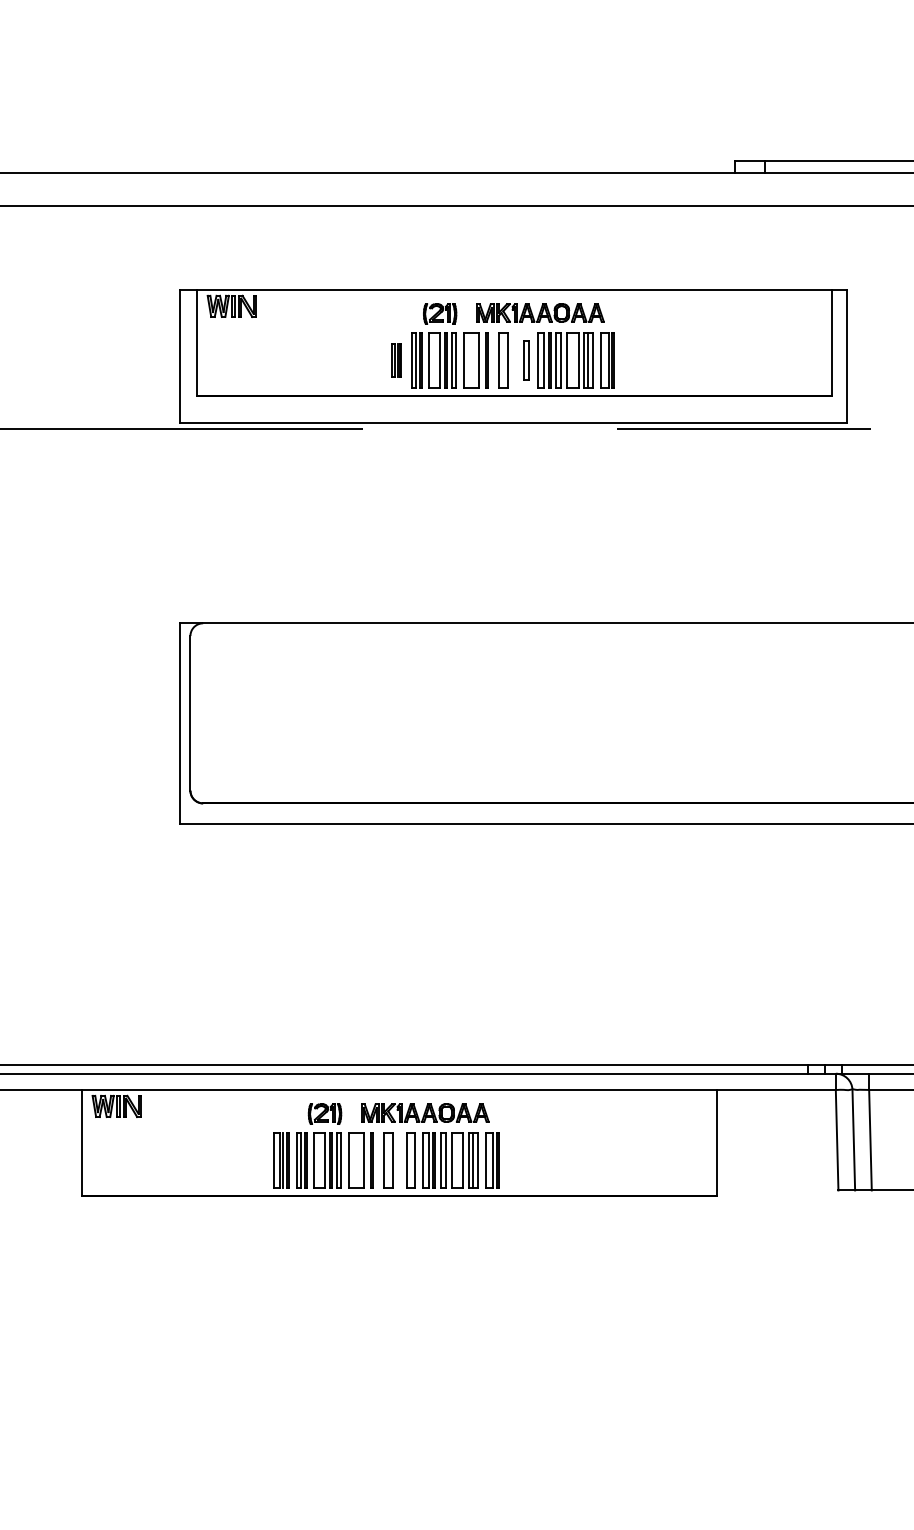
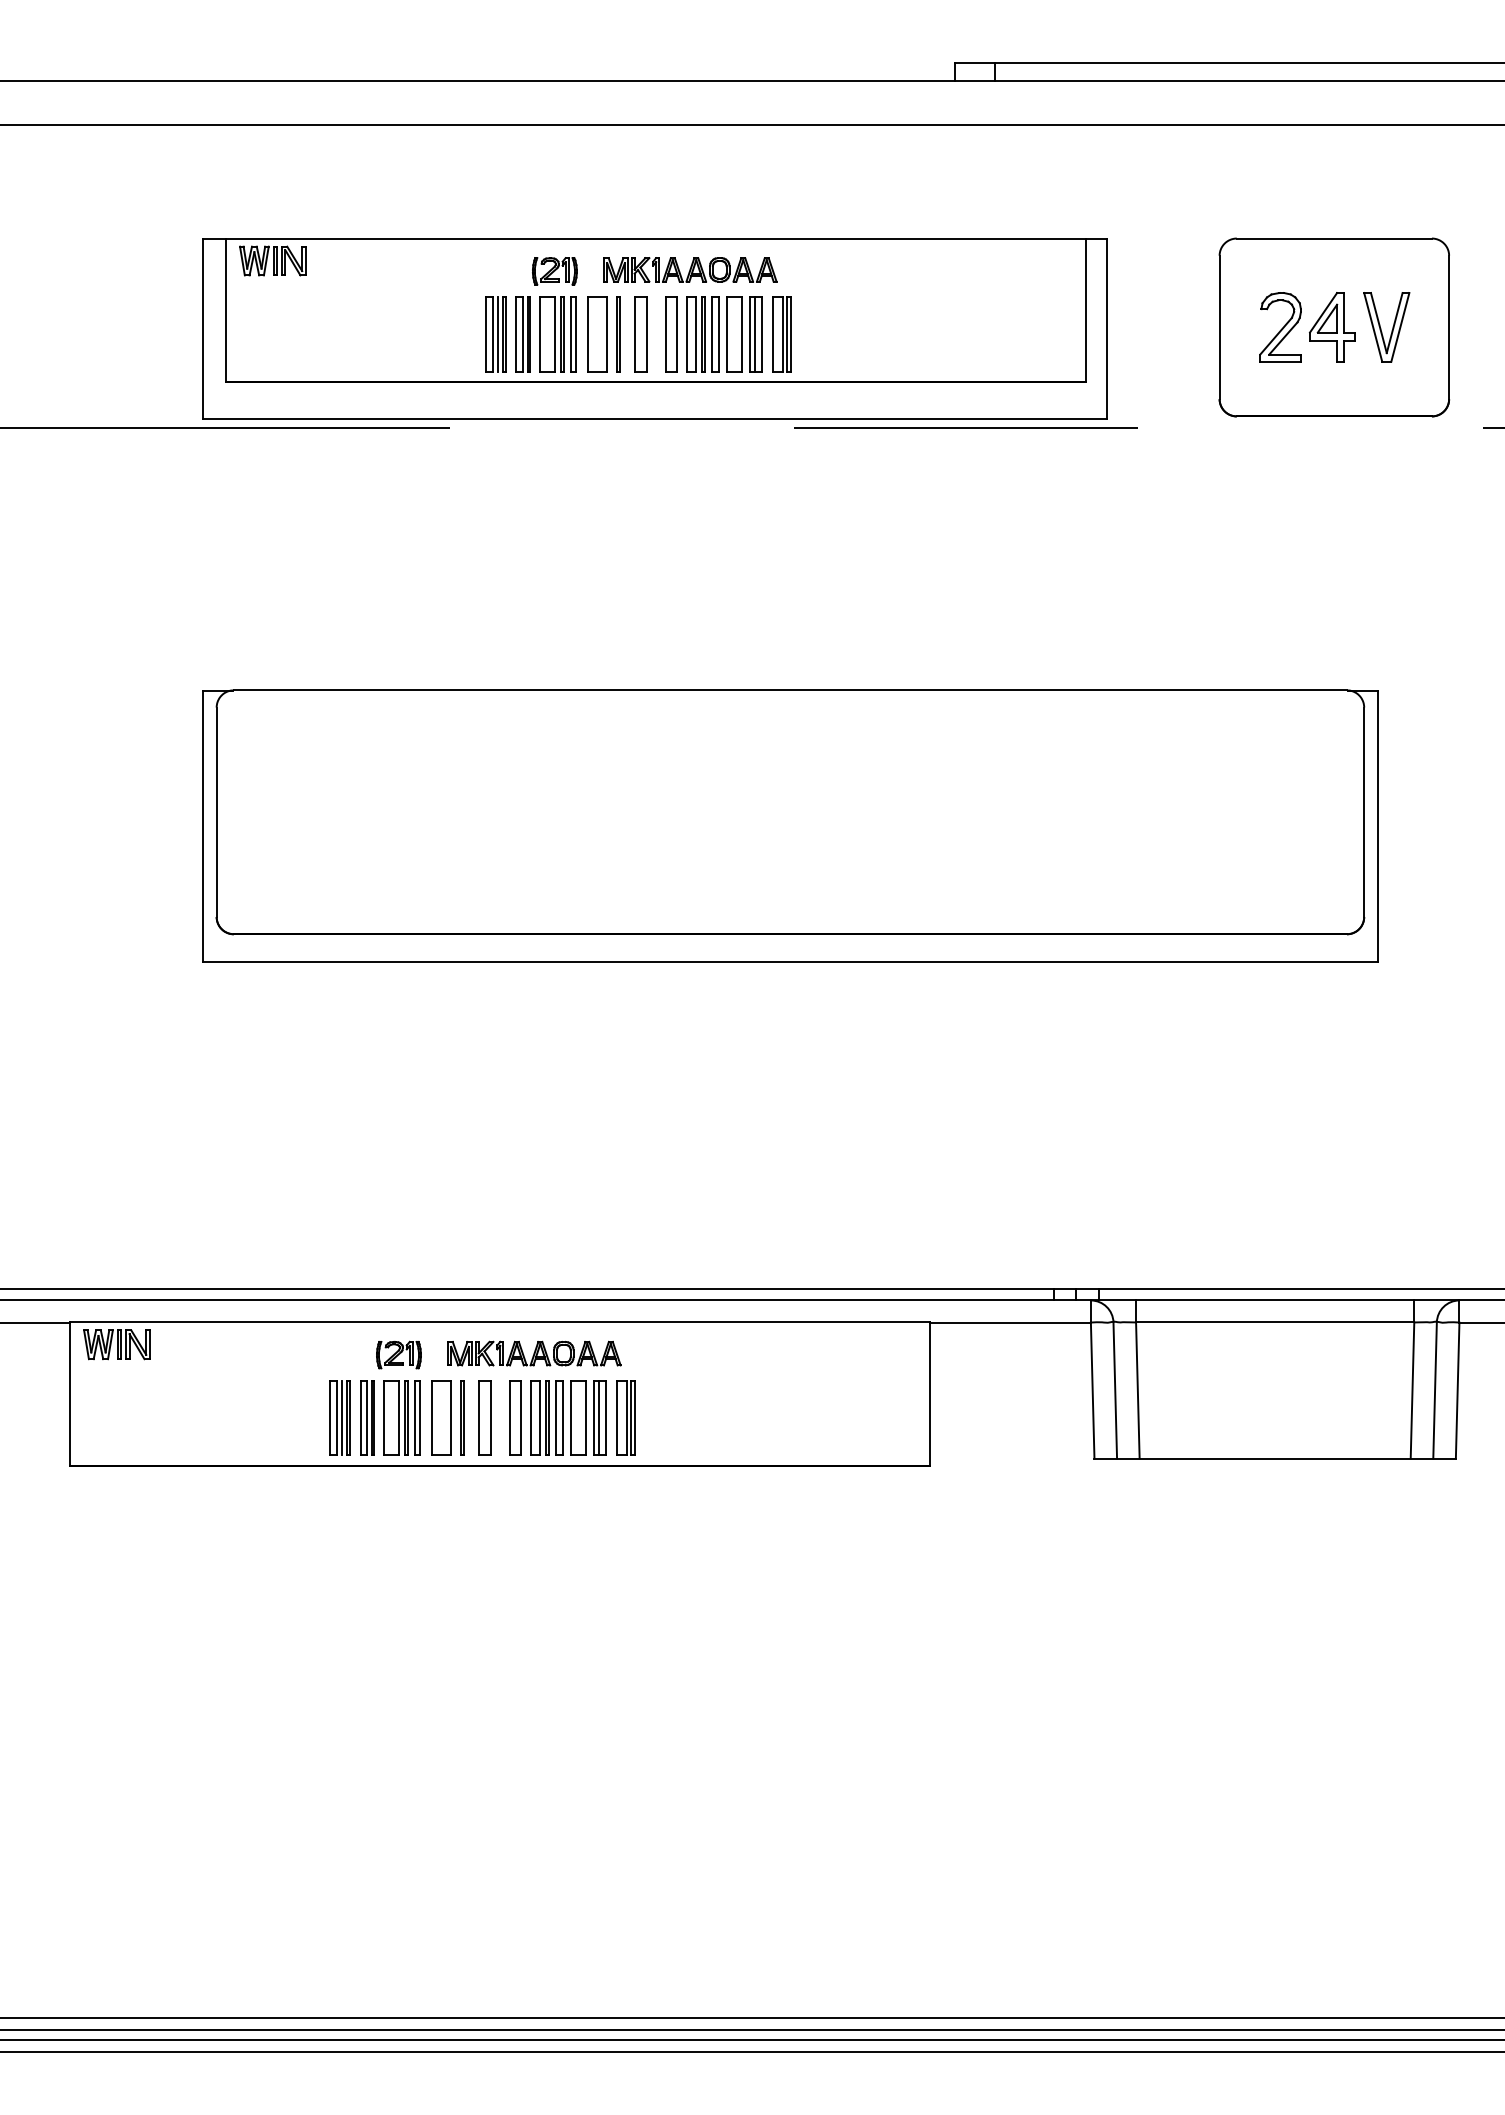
part: (396, 360) -> (495, 334), size x1.67
part: (526, 360) -> (671, 334), size x1.43

